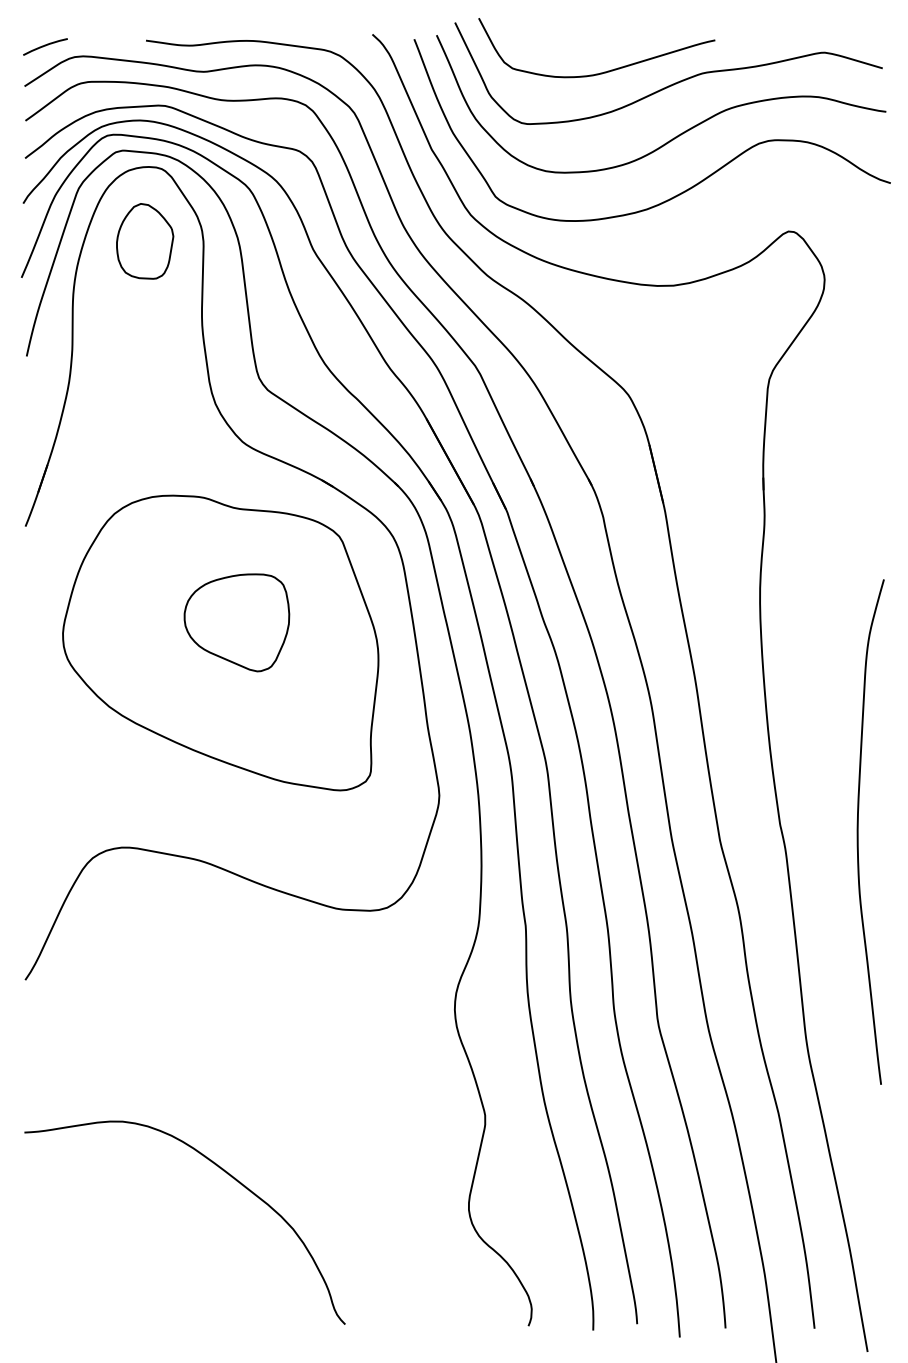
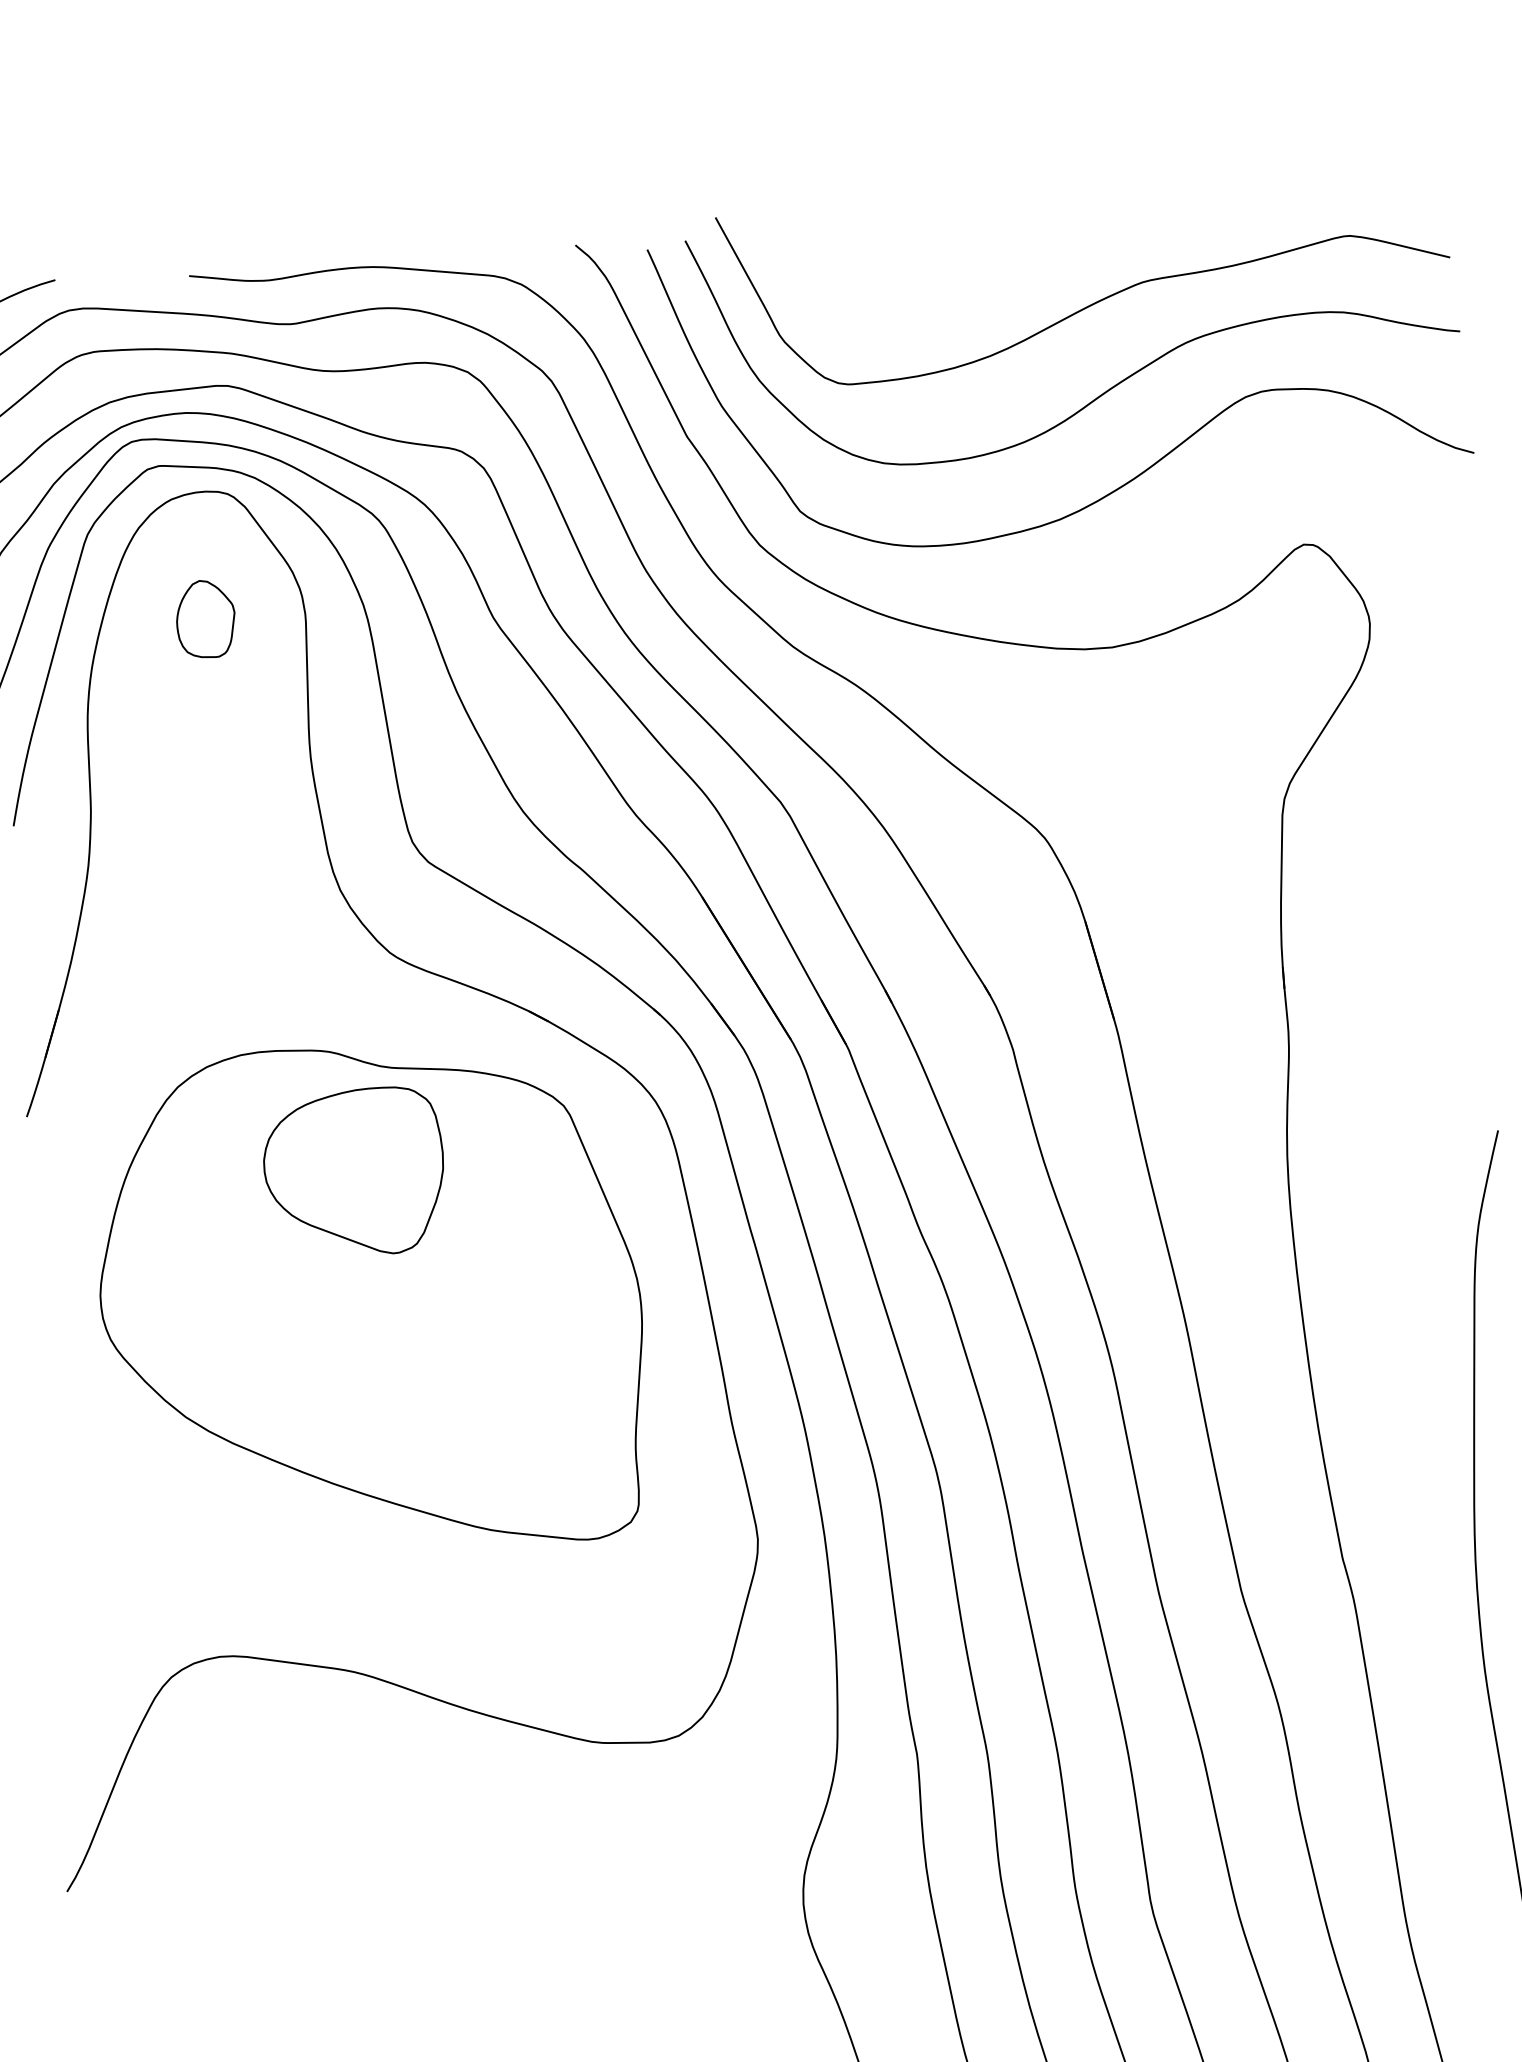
curve: (600, 72) -> (968, 289), removed
part: (145, 241) -> (206, 619), size x0.6
part: (236, 622) -> (353, 1171), moved

